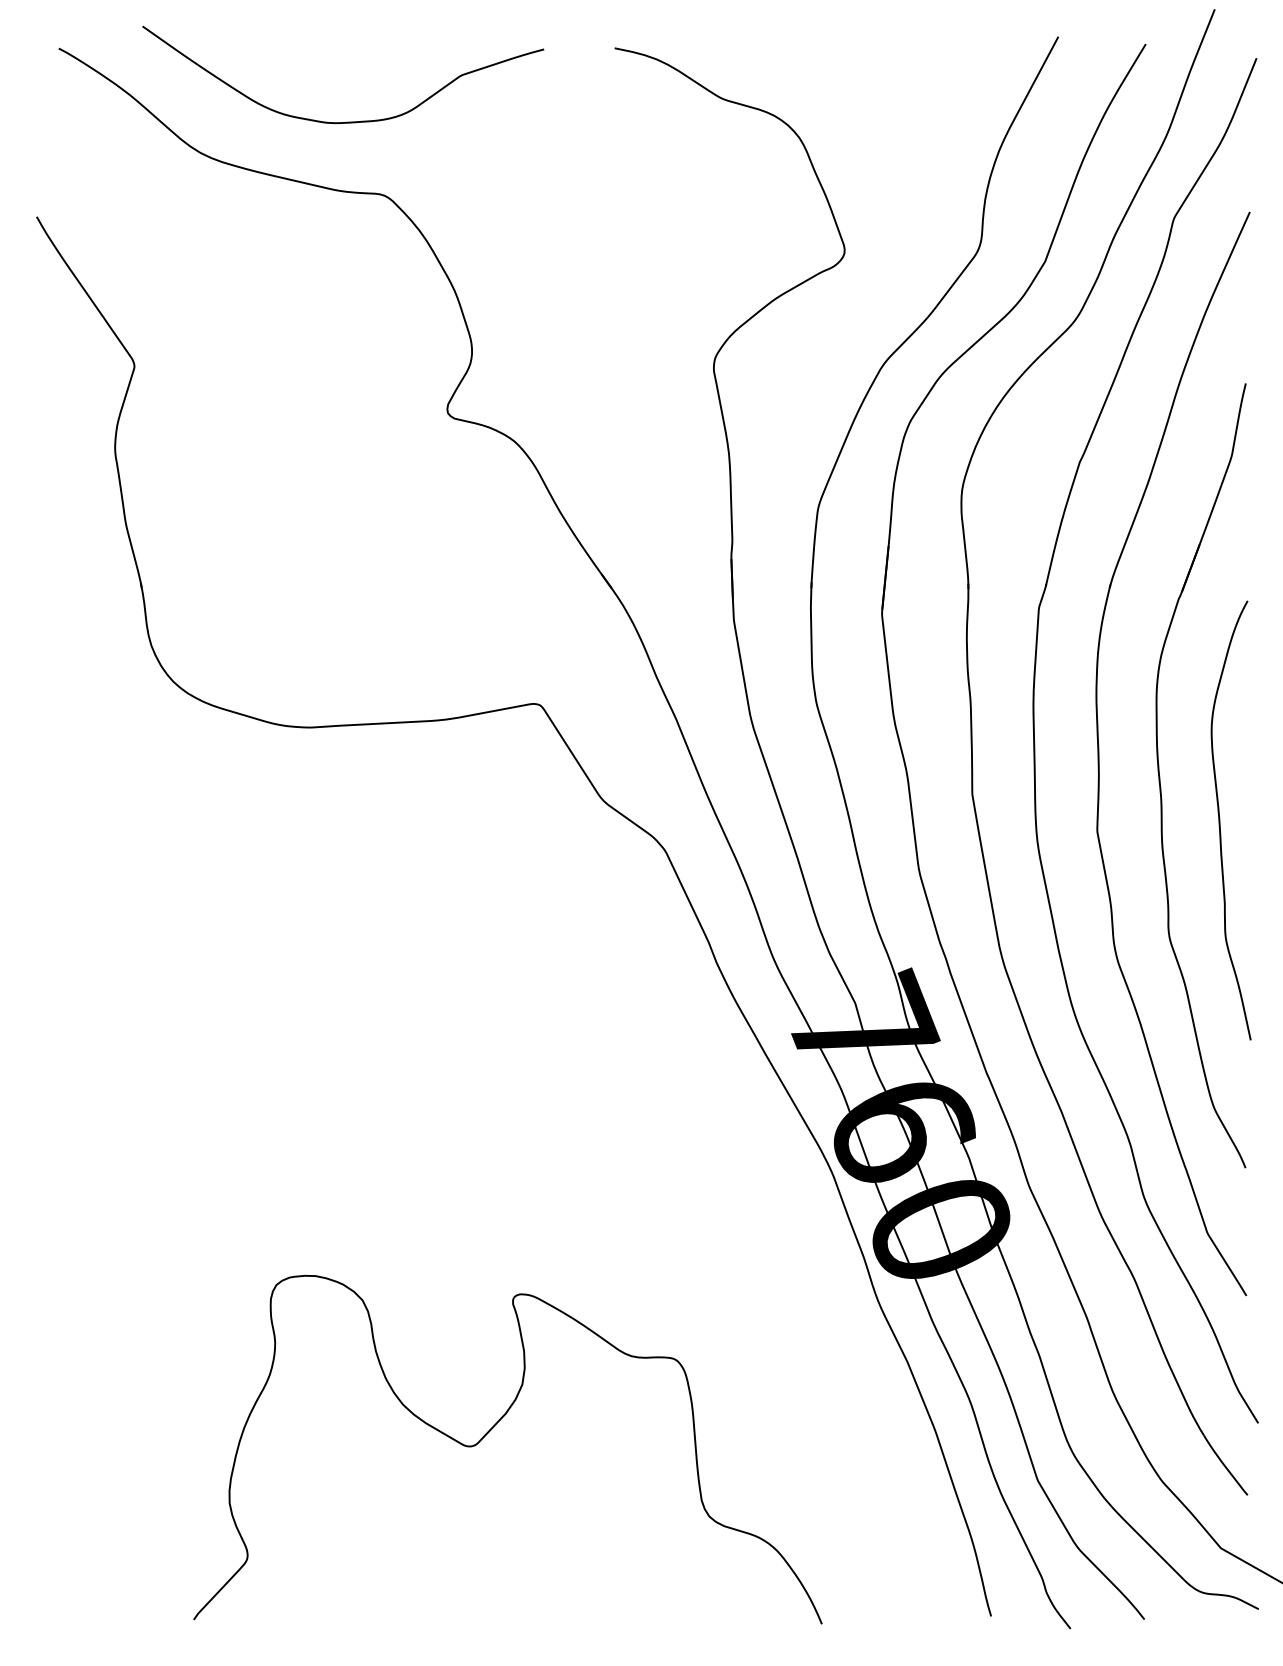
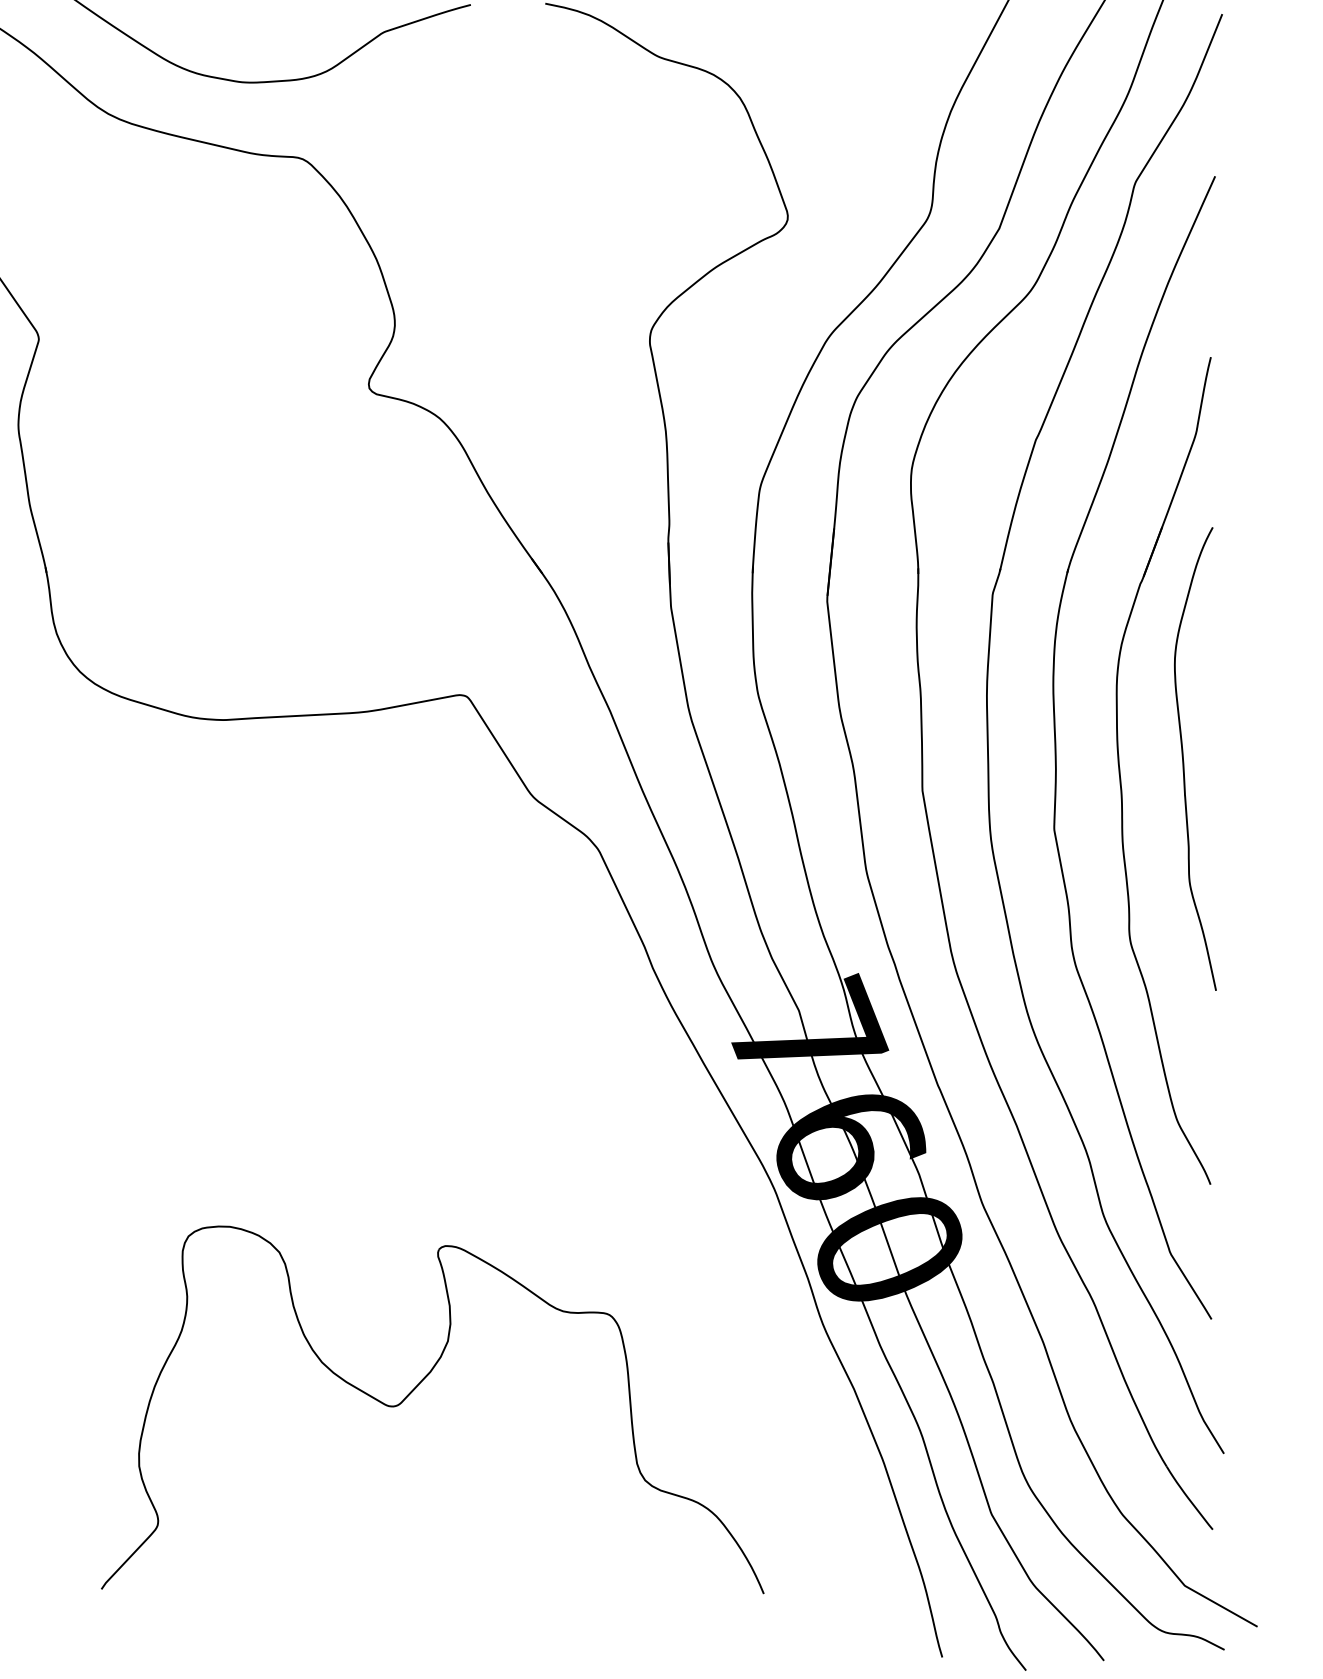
curve: (1220, 820) -> (1184, 759), moved
part: (490, 1431) -> (414, 1390), moved

